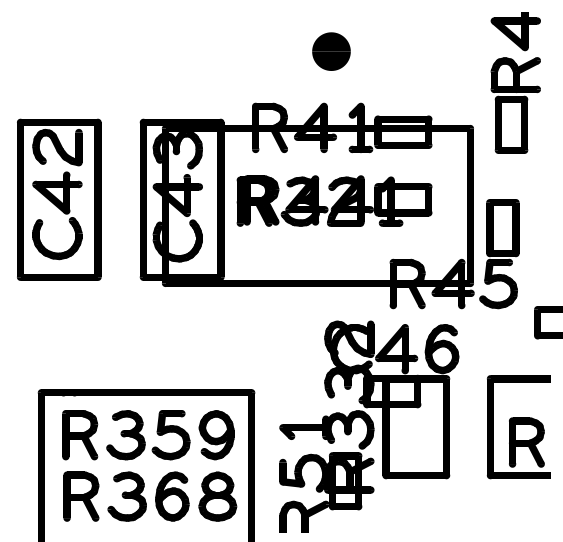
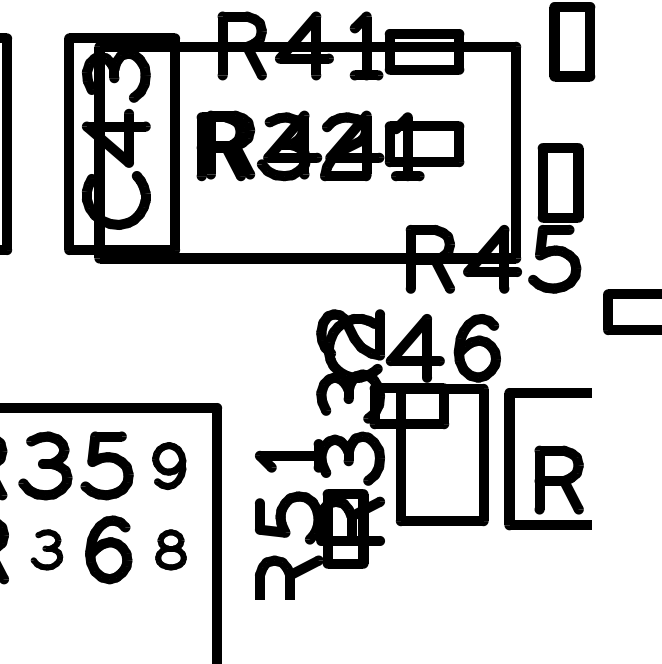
part: (518, 427) -> (547, 459), moved
part: (216, 435) -> (169, 466), size x0.7
part: (126, 496) -> (46, 549), size x0.6
part: (217, 496) -> (170, 549), size x0.6

